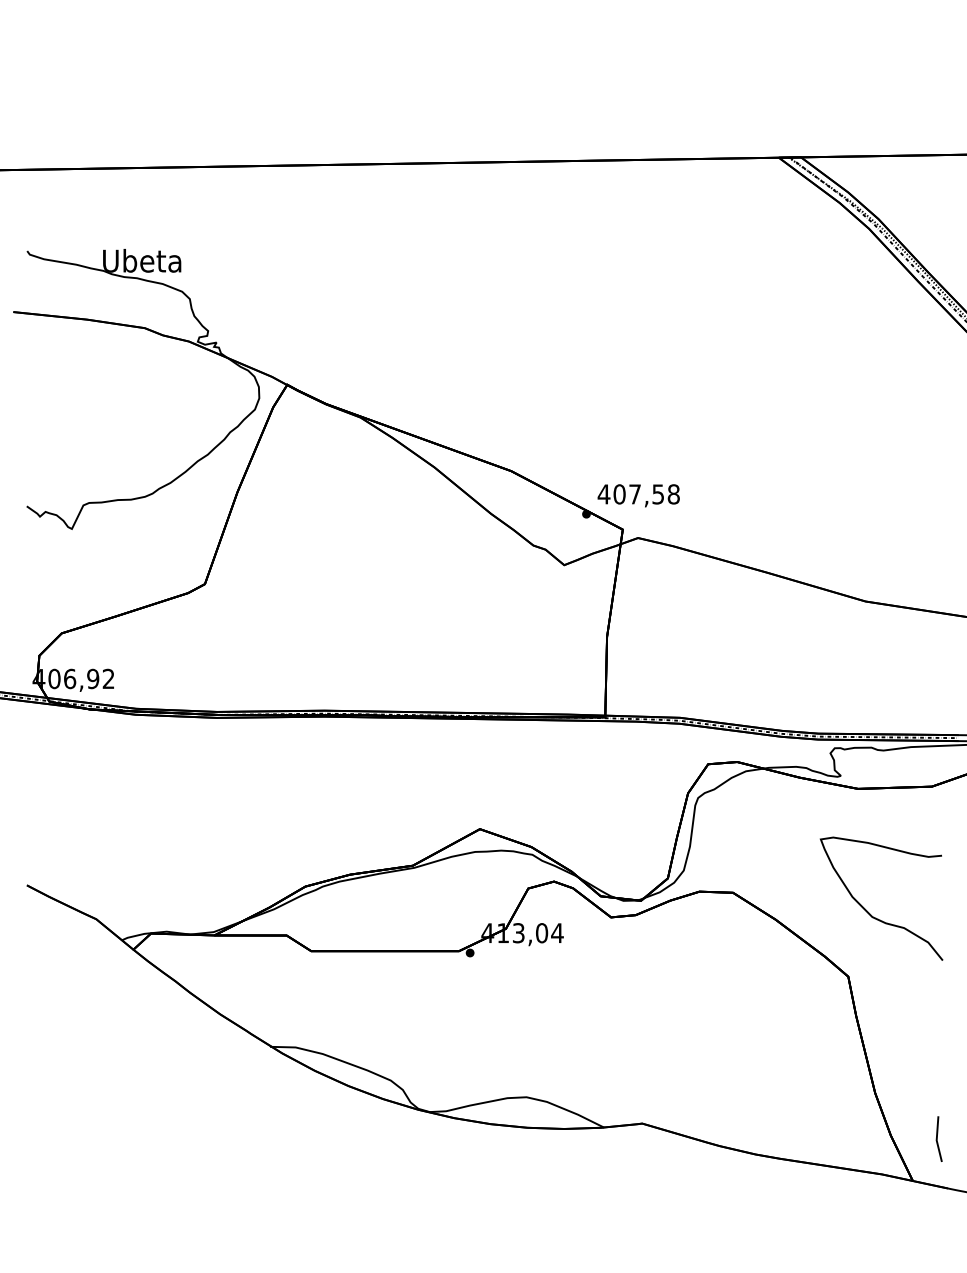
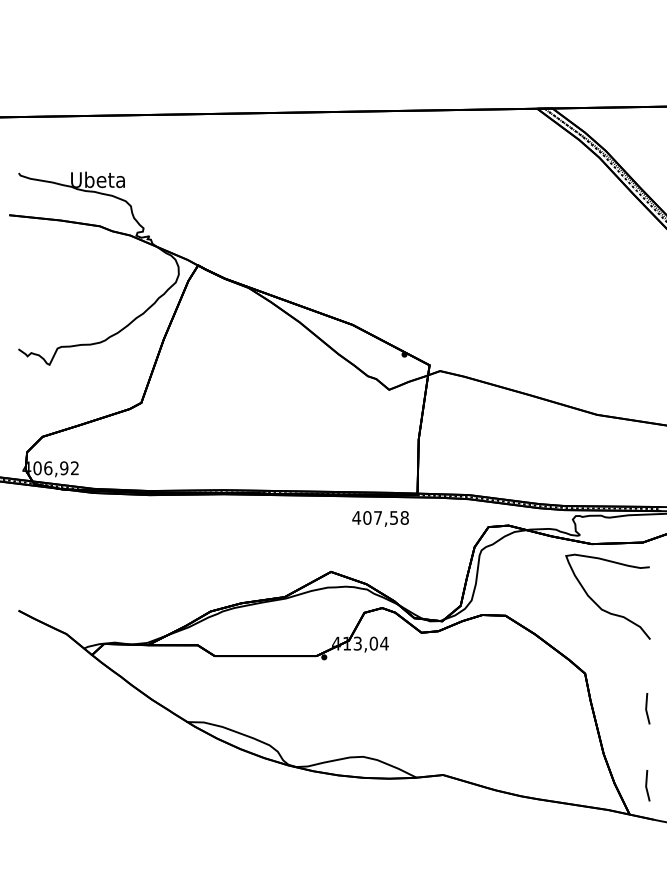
text: (638, 495) -> (380, 518), moved
curve: (867, 909) -> (598, 604), moved
line: (938, 1027) -> (647, 708), added

